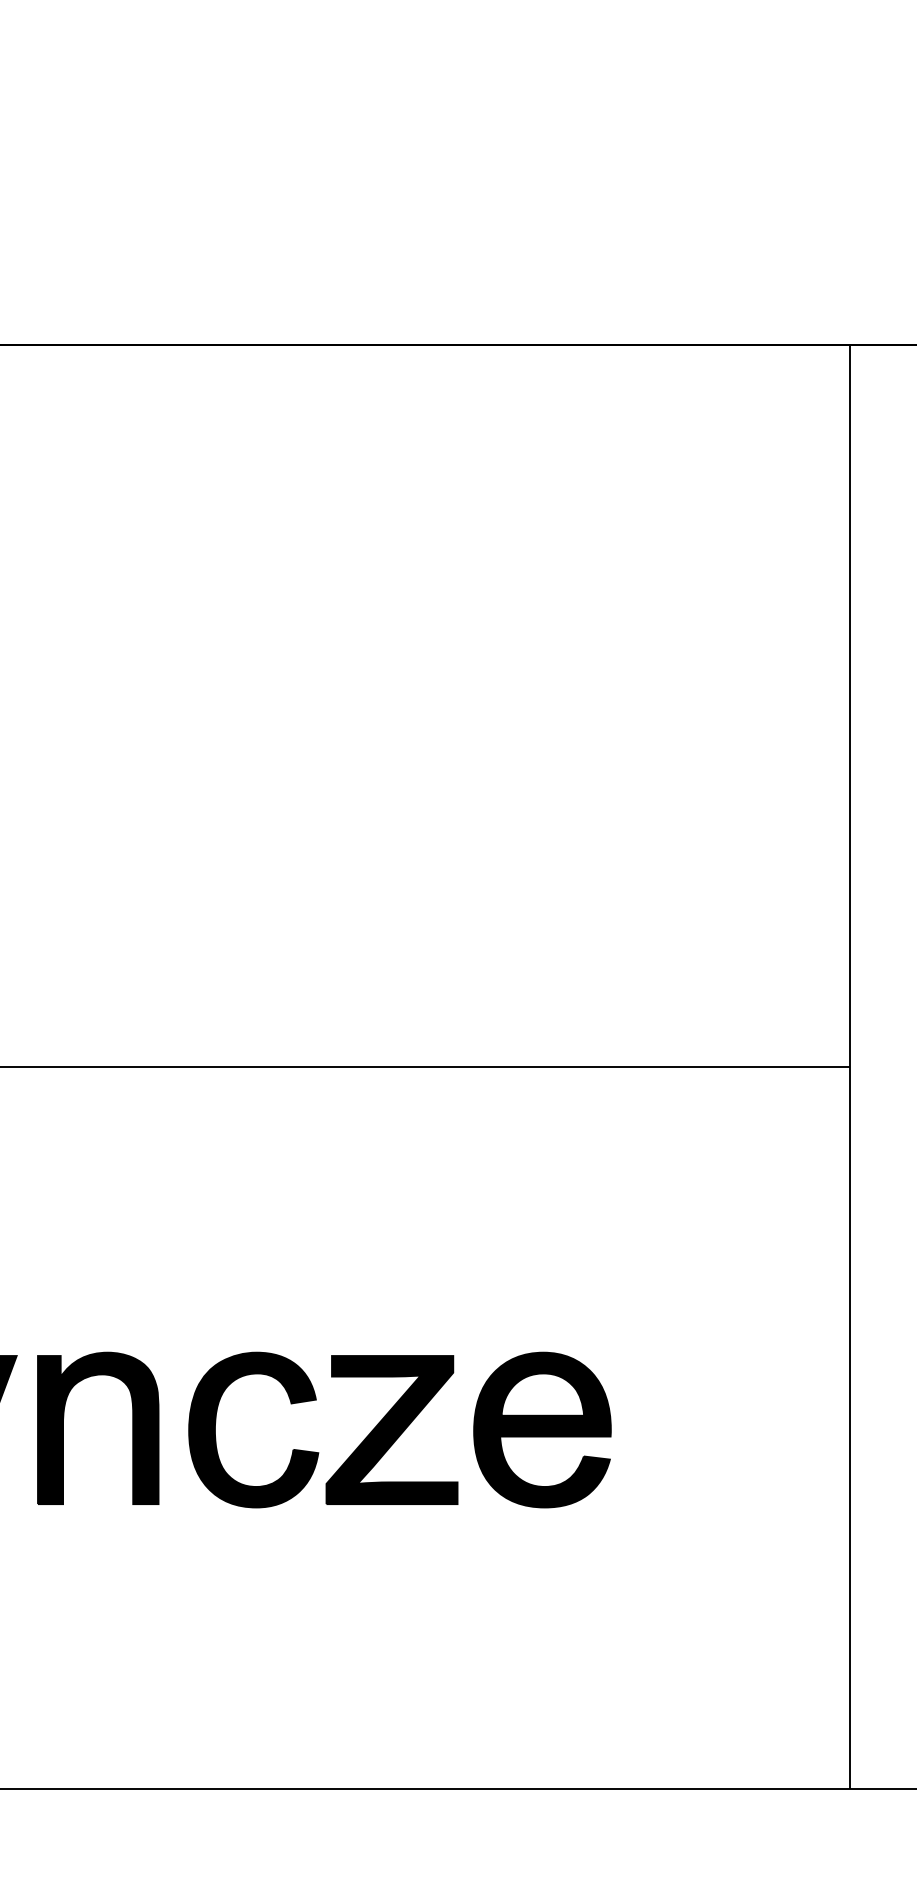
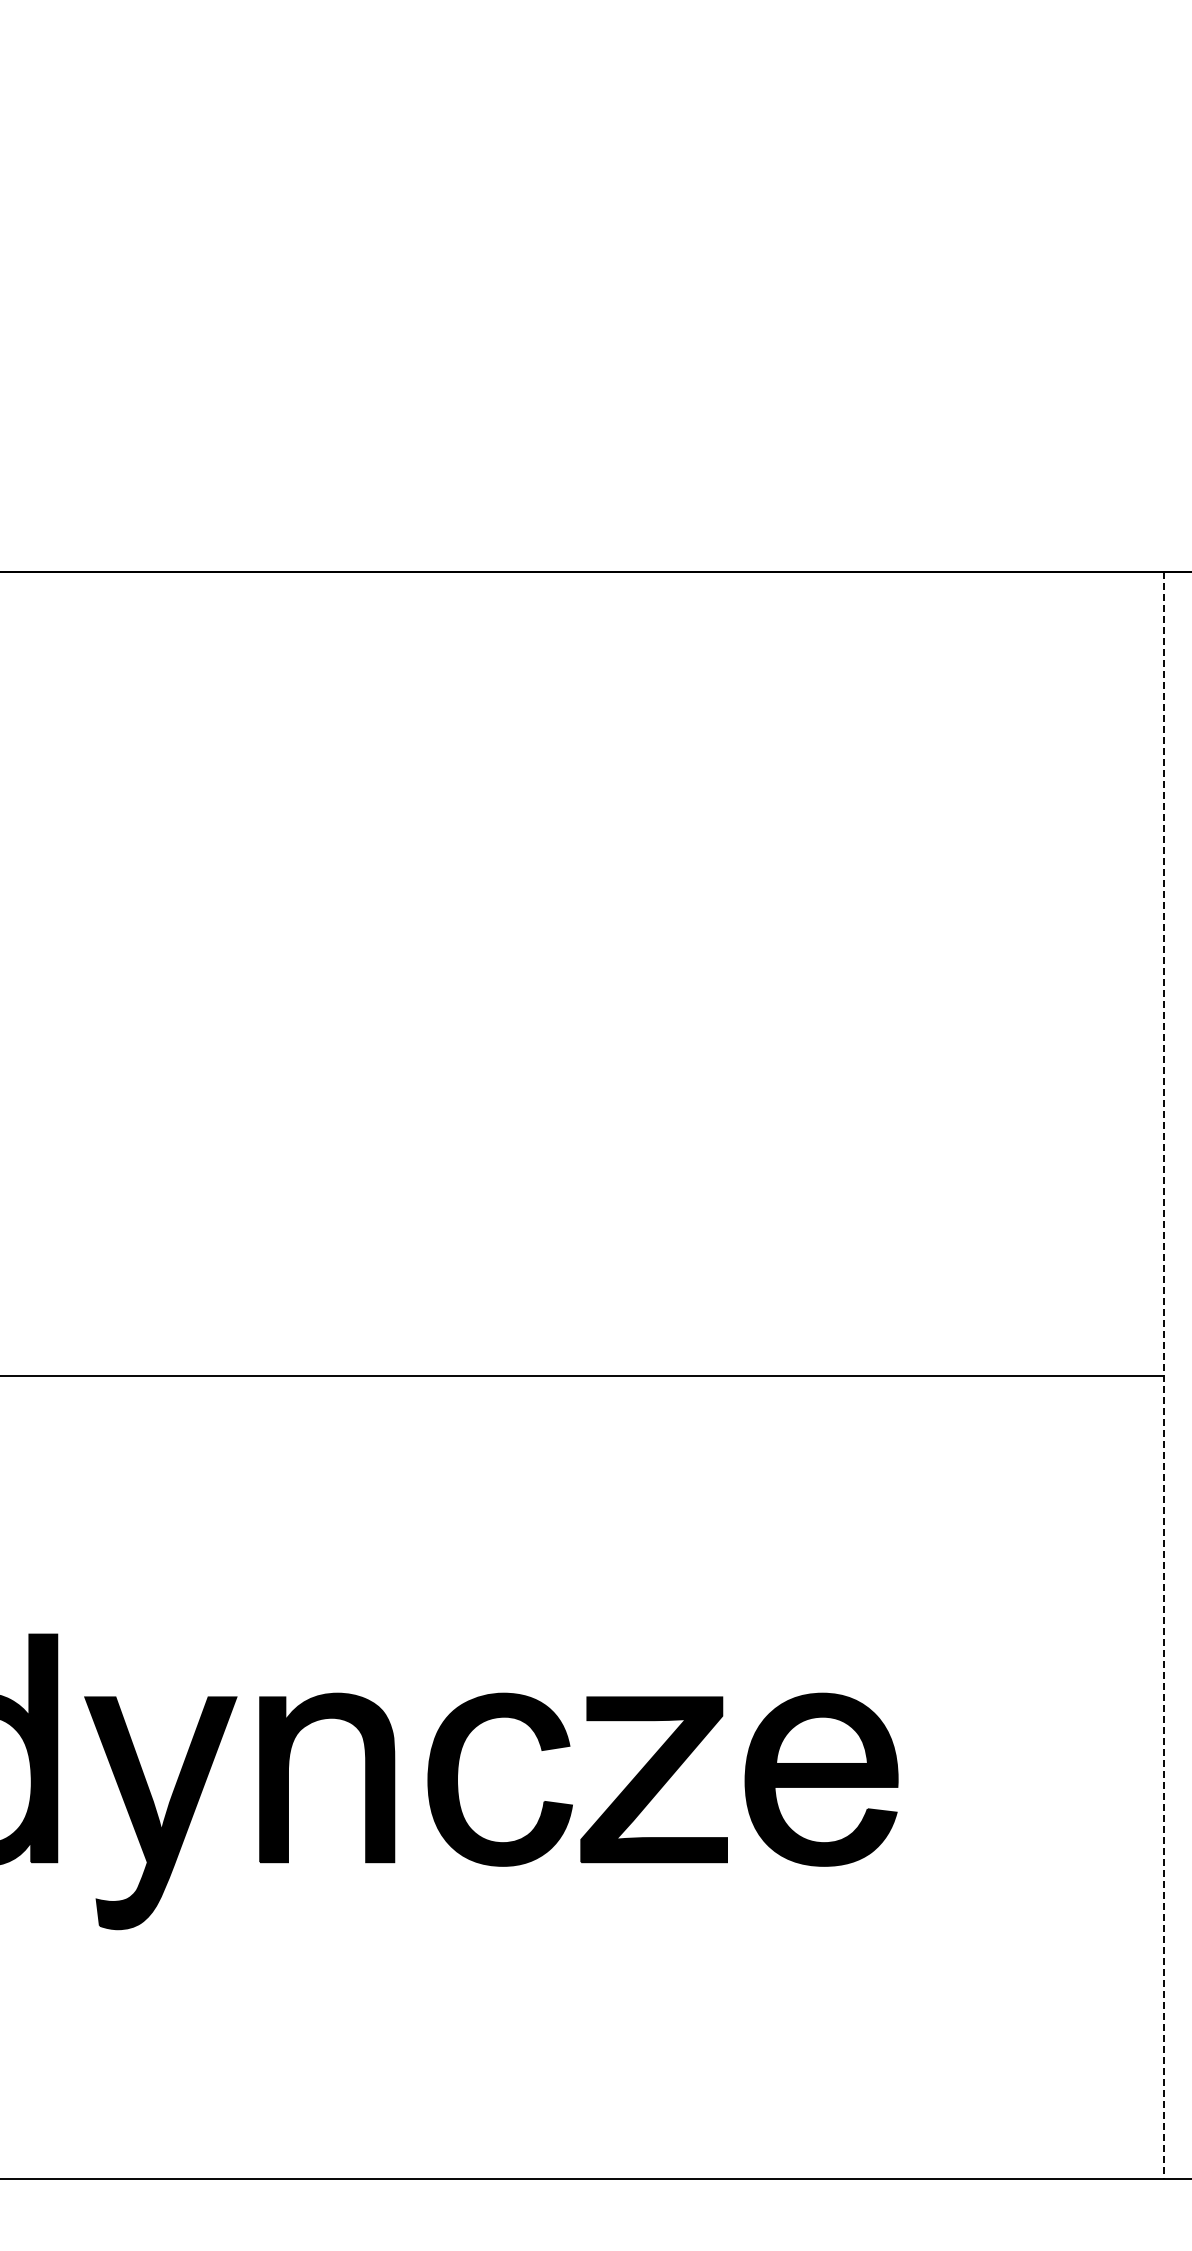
line: (850, 1066) -> (1164, 1375), solid -> dashed

